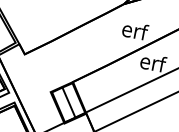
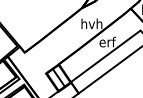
text: (134, 29) -> (91, 23), erf -> hvh

